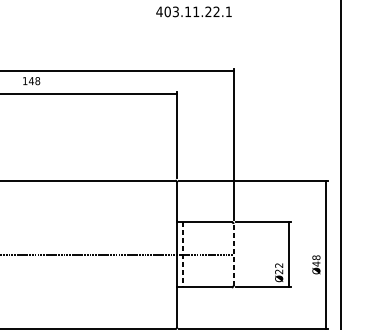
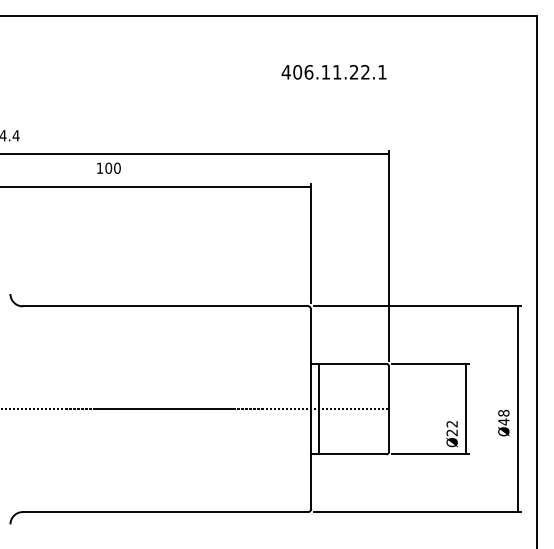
text: (175, 11) -> (308, 71), 403.11.22.1 -> 406.11.22.1
text: (34, 80) -> (112, 167), 148 -> 100
line: (183, 255) -> (319, 409), dashed -> solid
line: (233, 255) -> (388, 409), dashed -> solid

